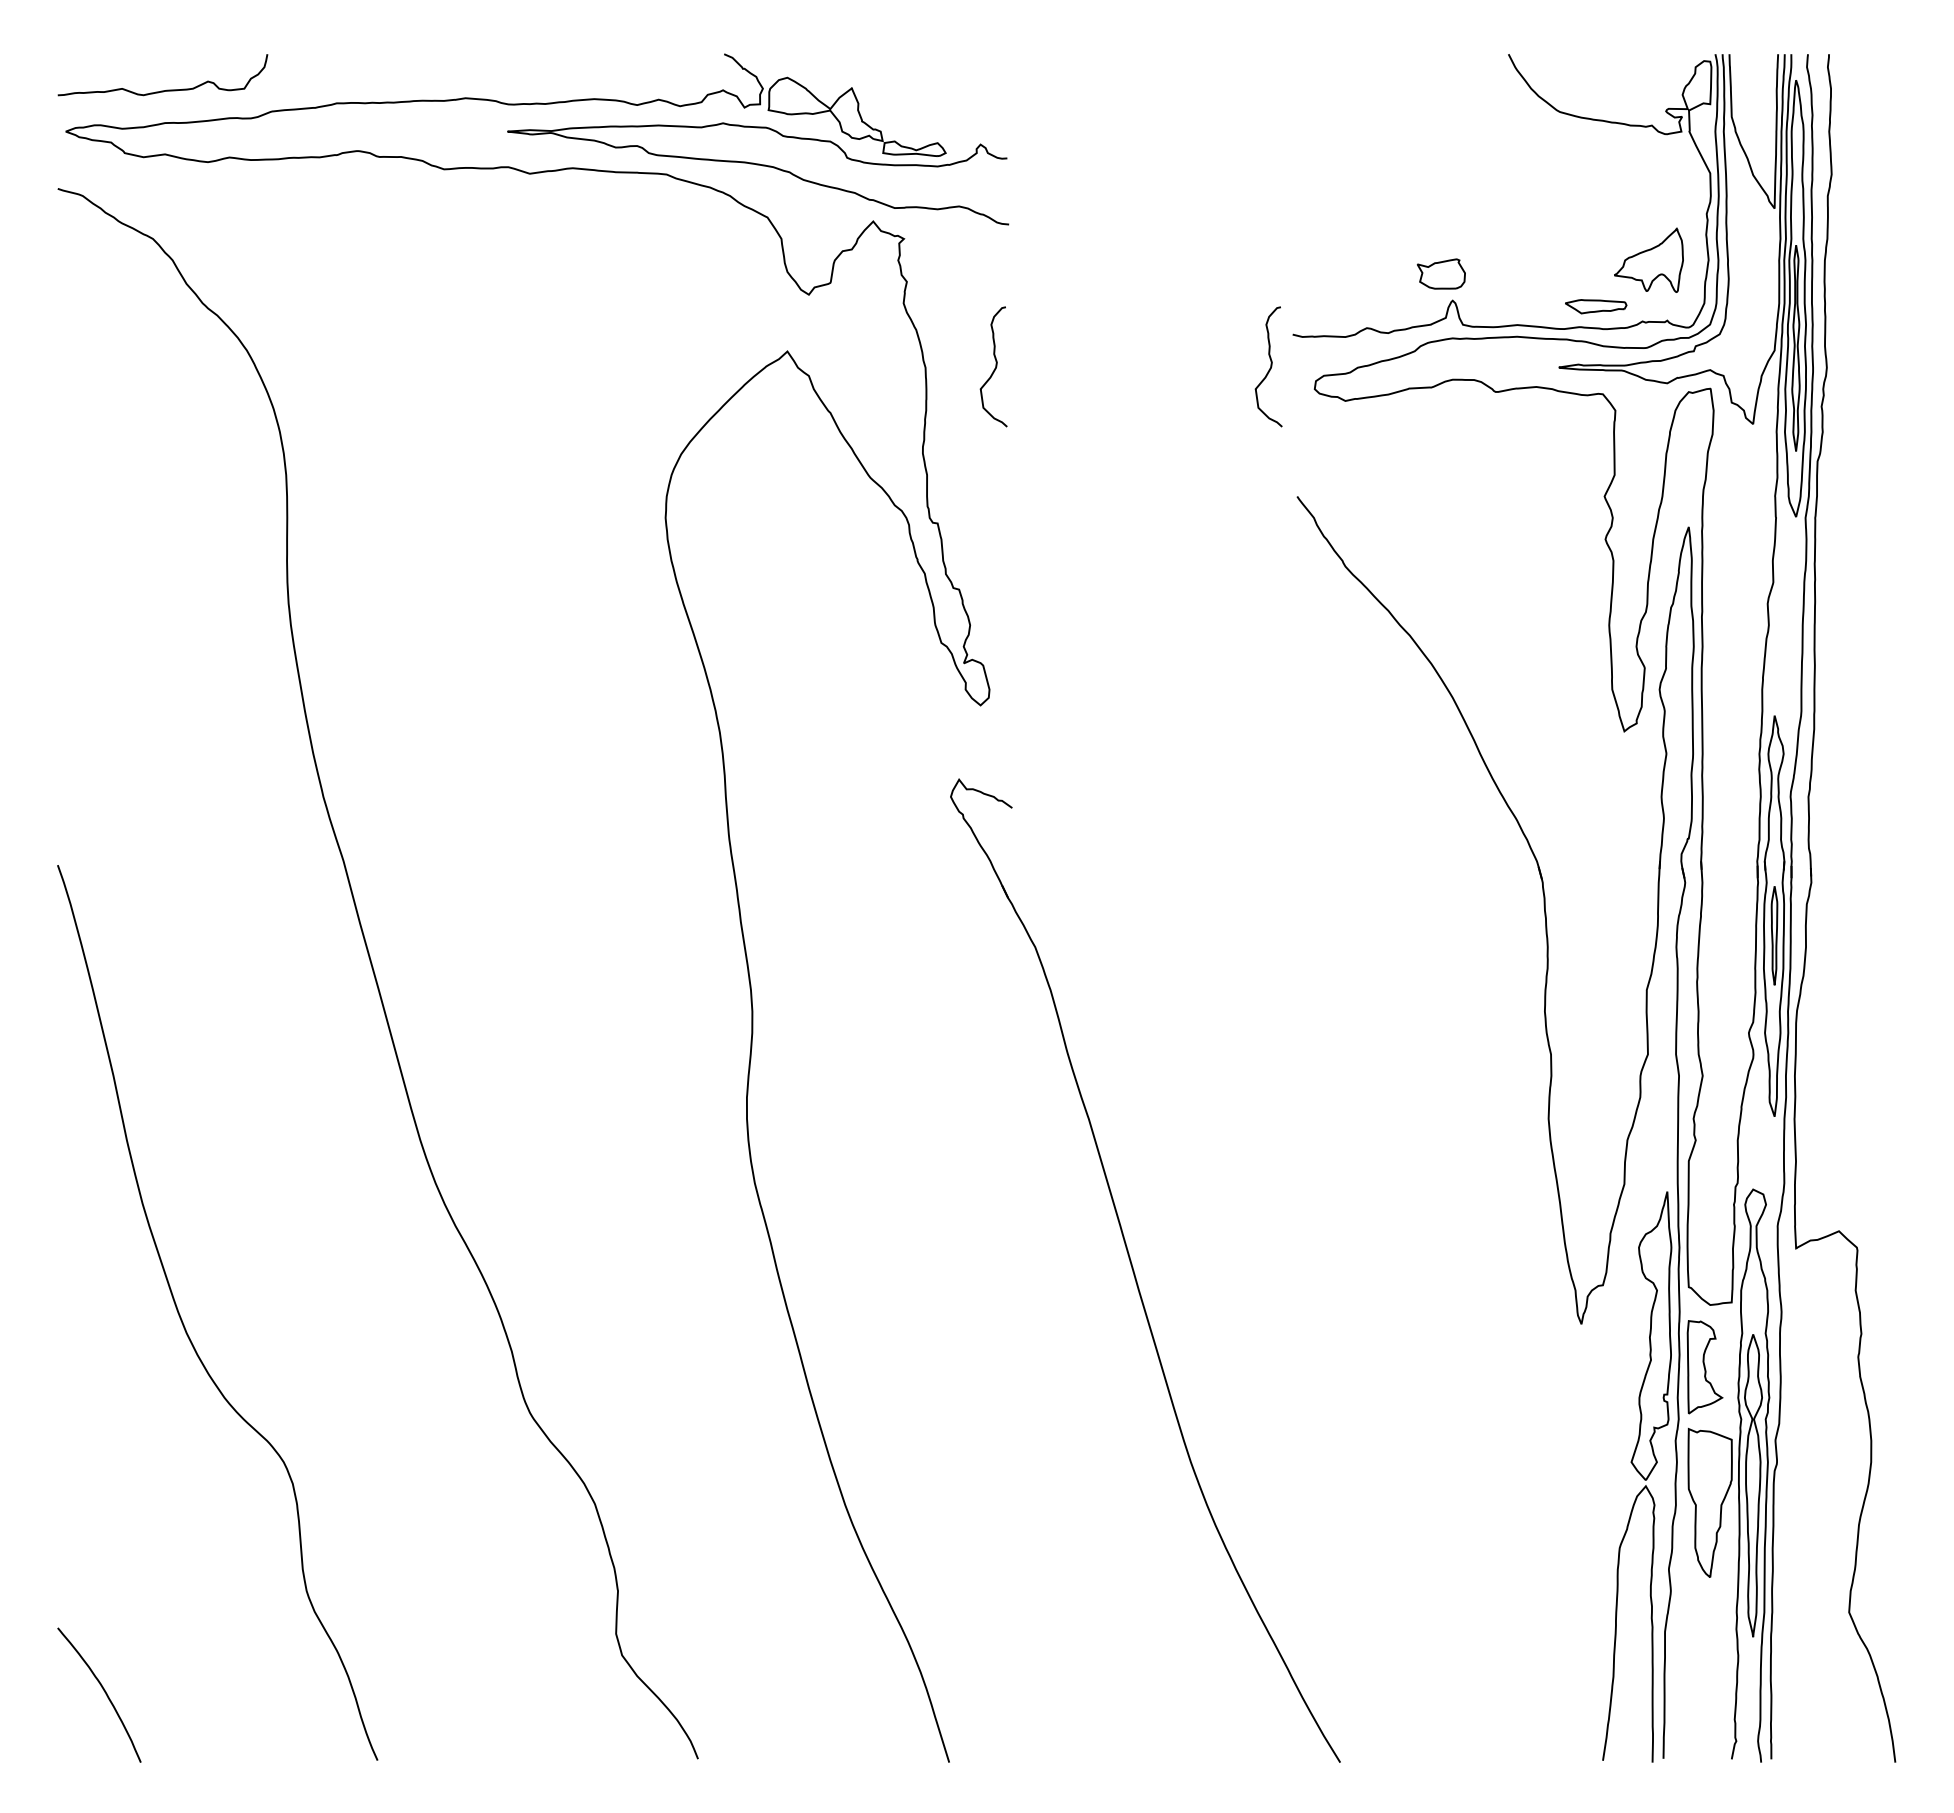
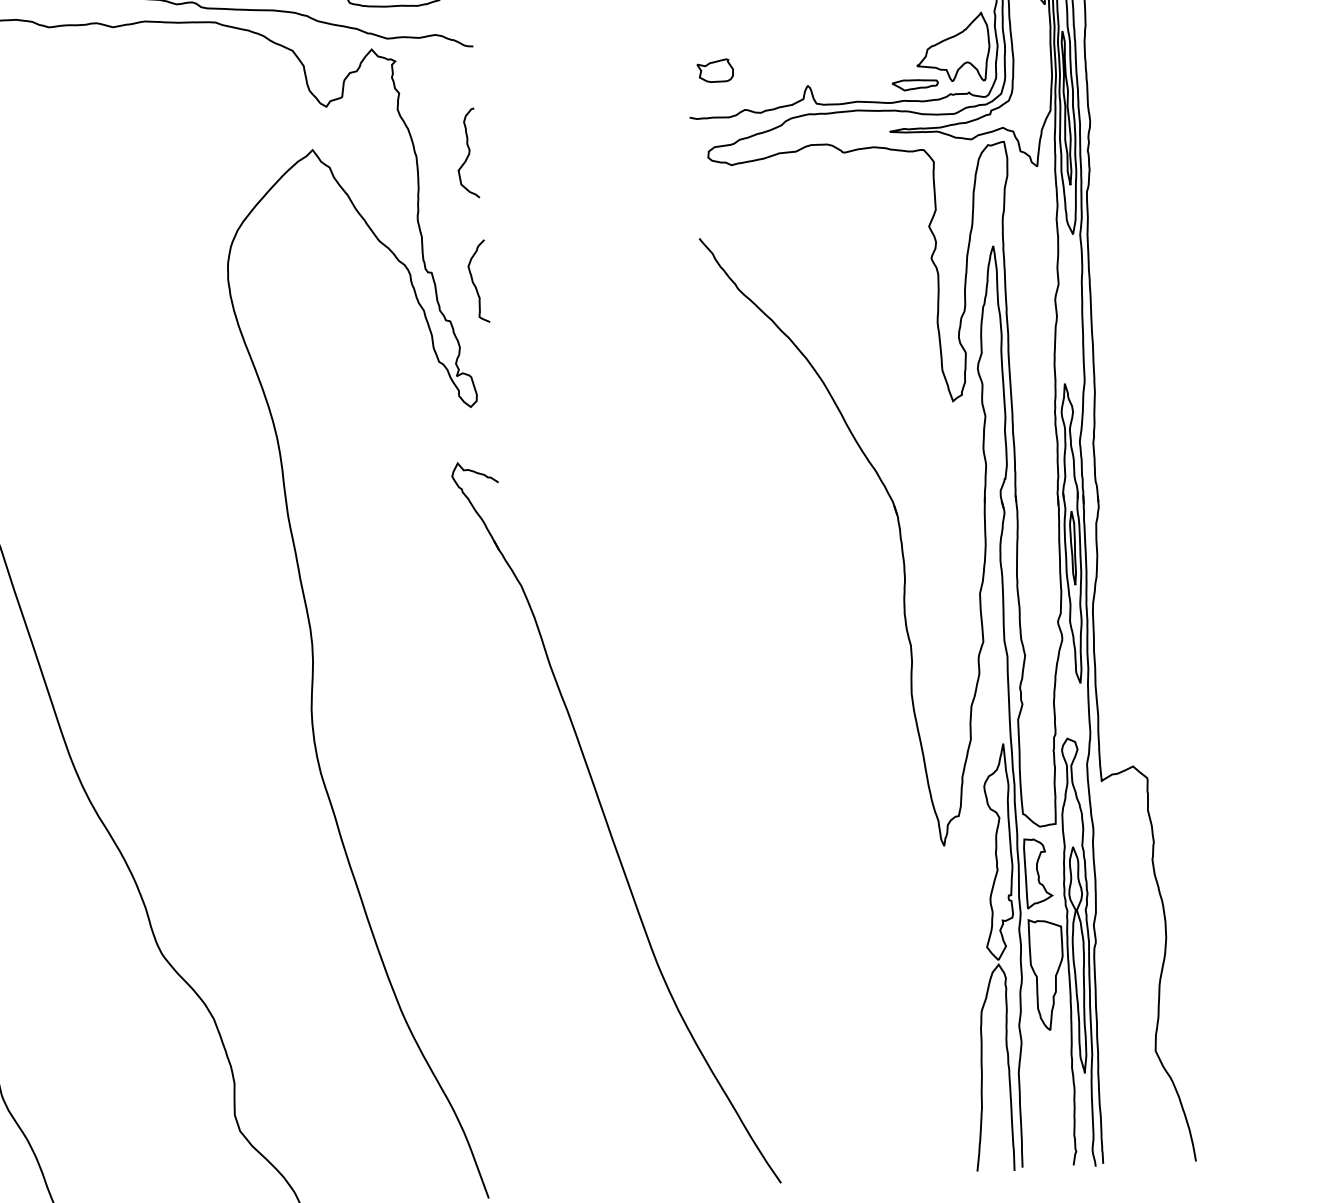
part: (1648, 260) -> (952, 48), size x1.43
part: (1440, 273) -> (714, 70), moved
curve: (1270, 366) -> (674, 142), removed
curve: (994, 541) -> (474, 283), added

